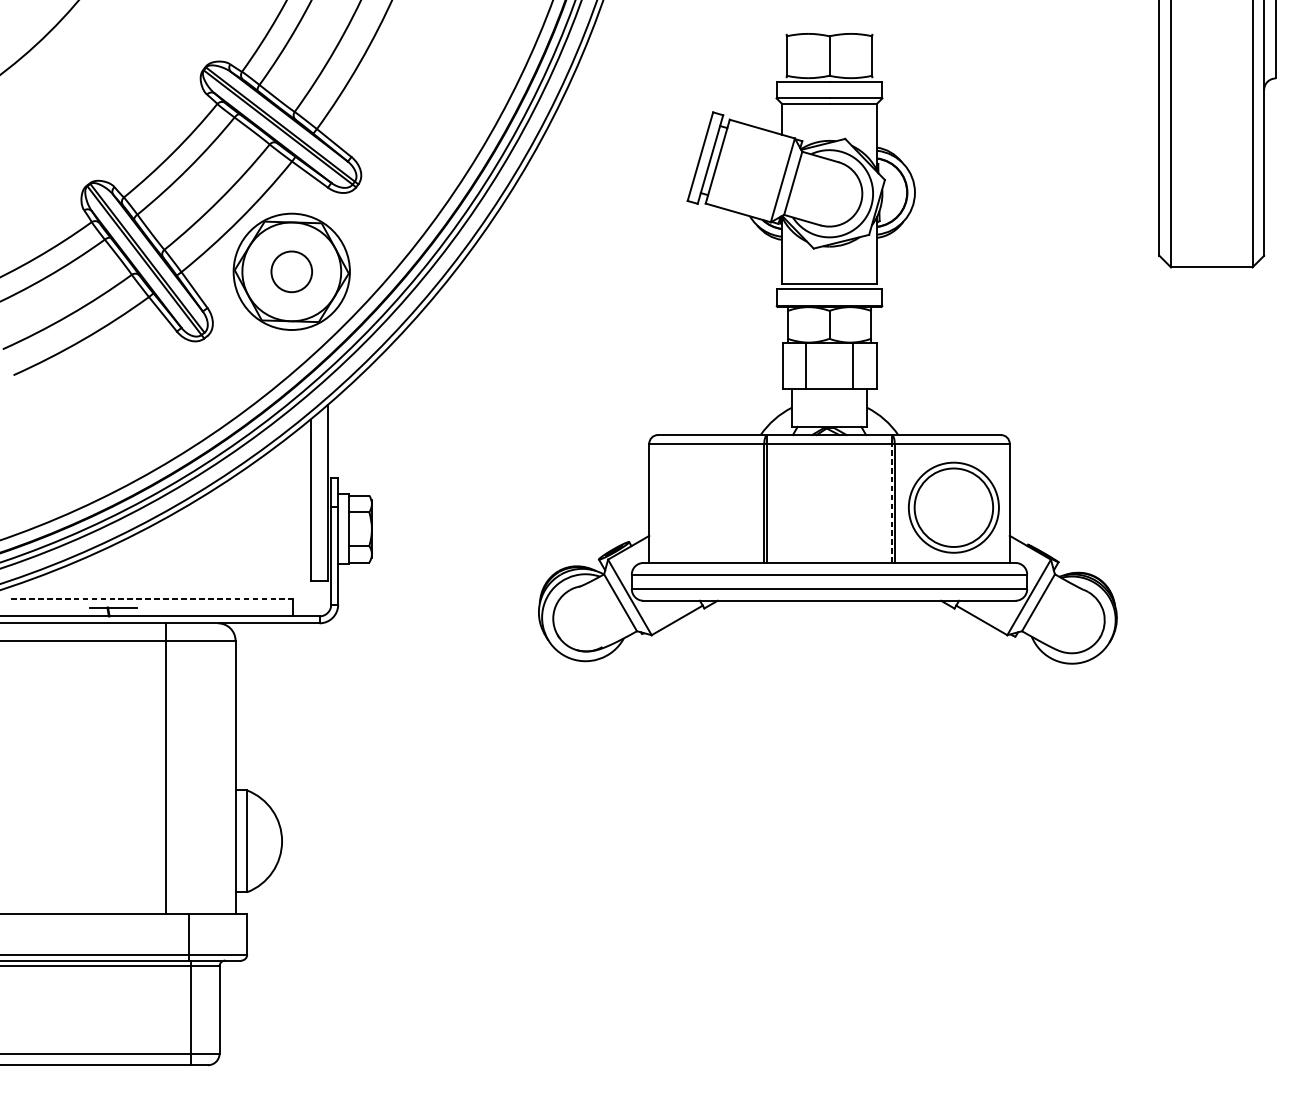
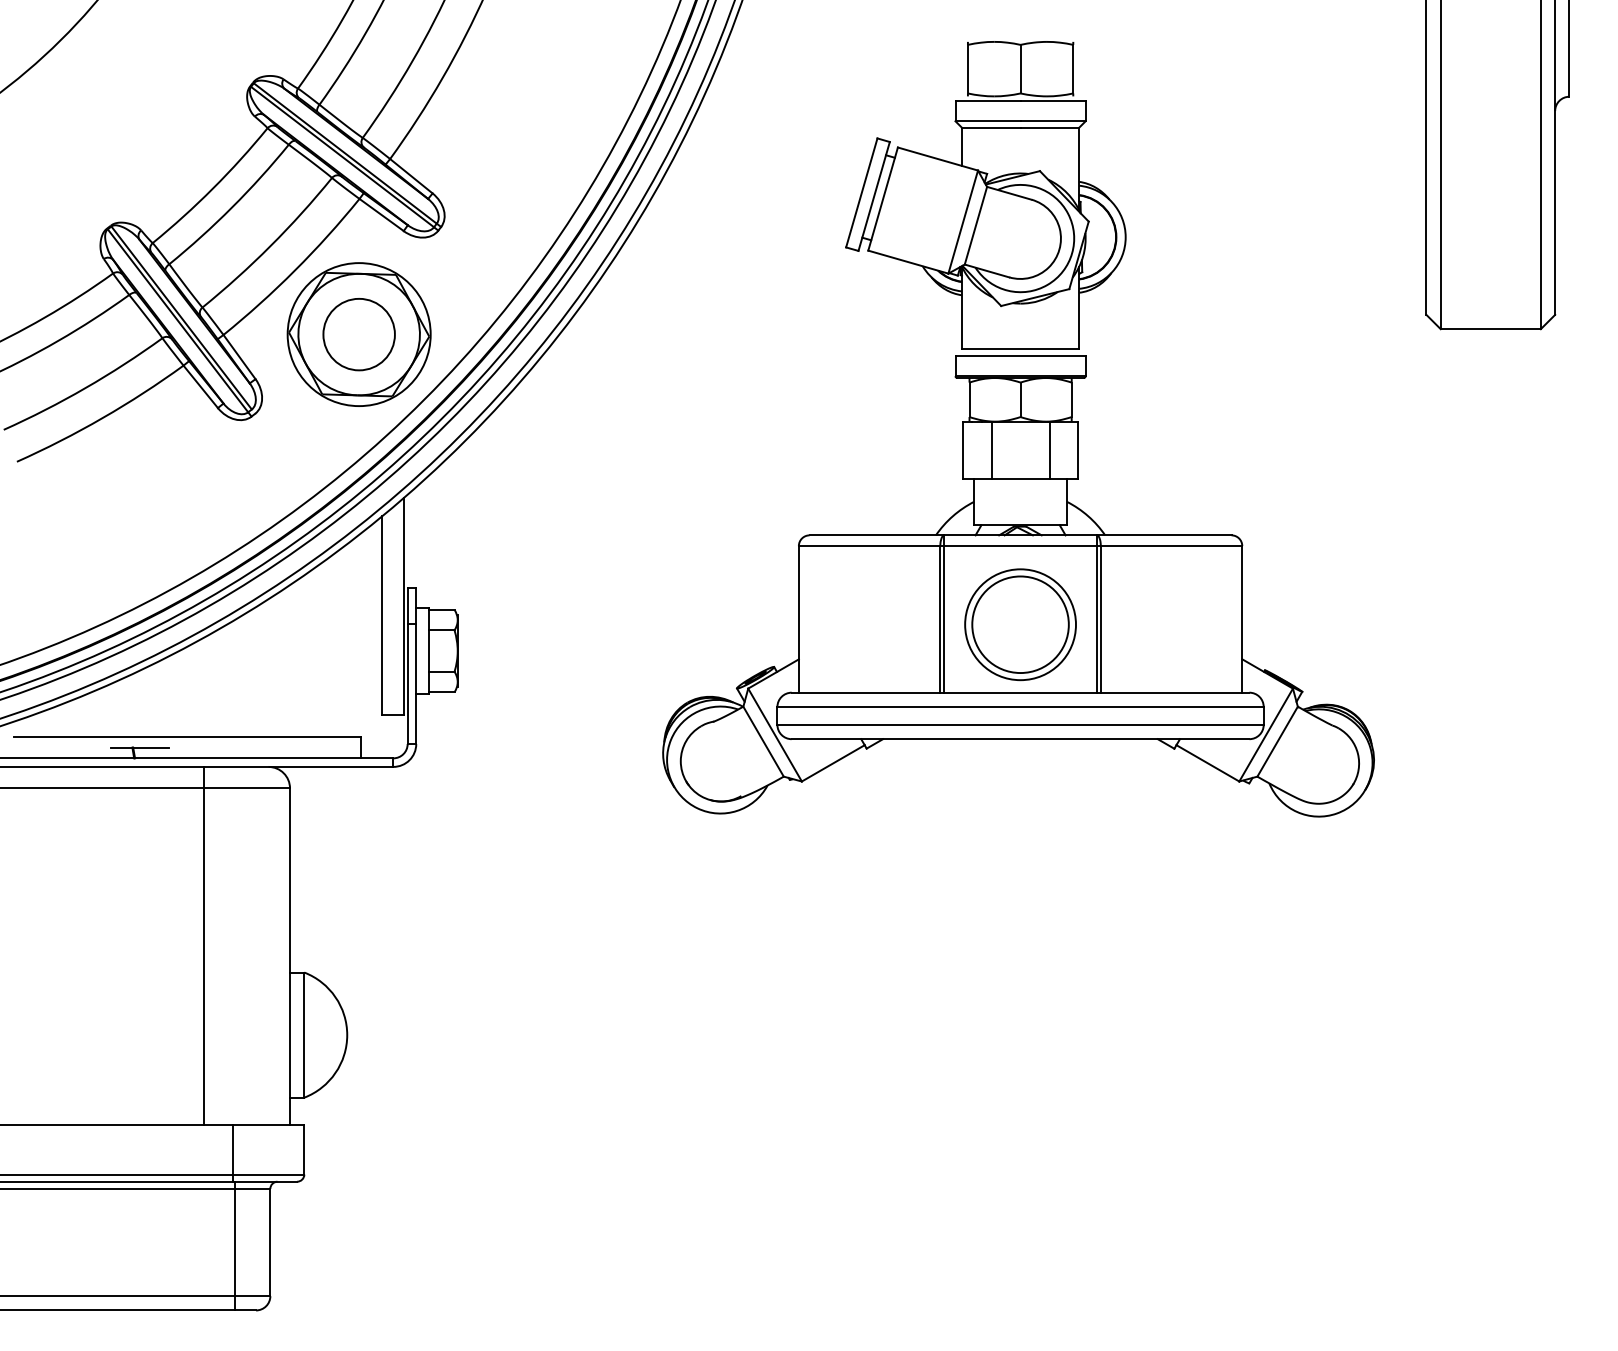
circle: (291, 271) -> (358, 334), size x1.43
line: (891, 502) -> (1096, 618), dashed -> solid
part: (953, 507) -> (1020, 624), moved
line: (152, 598) -> (187, 736), dashed -> solid

